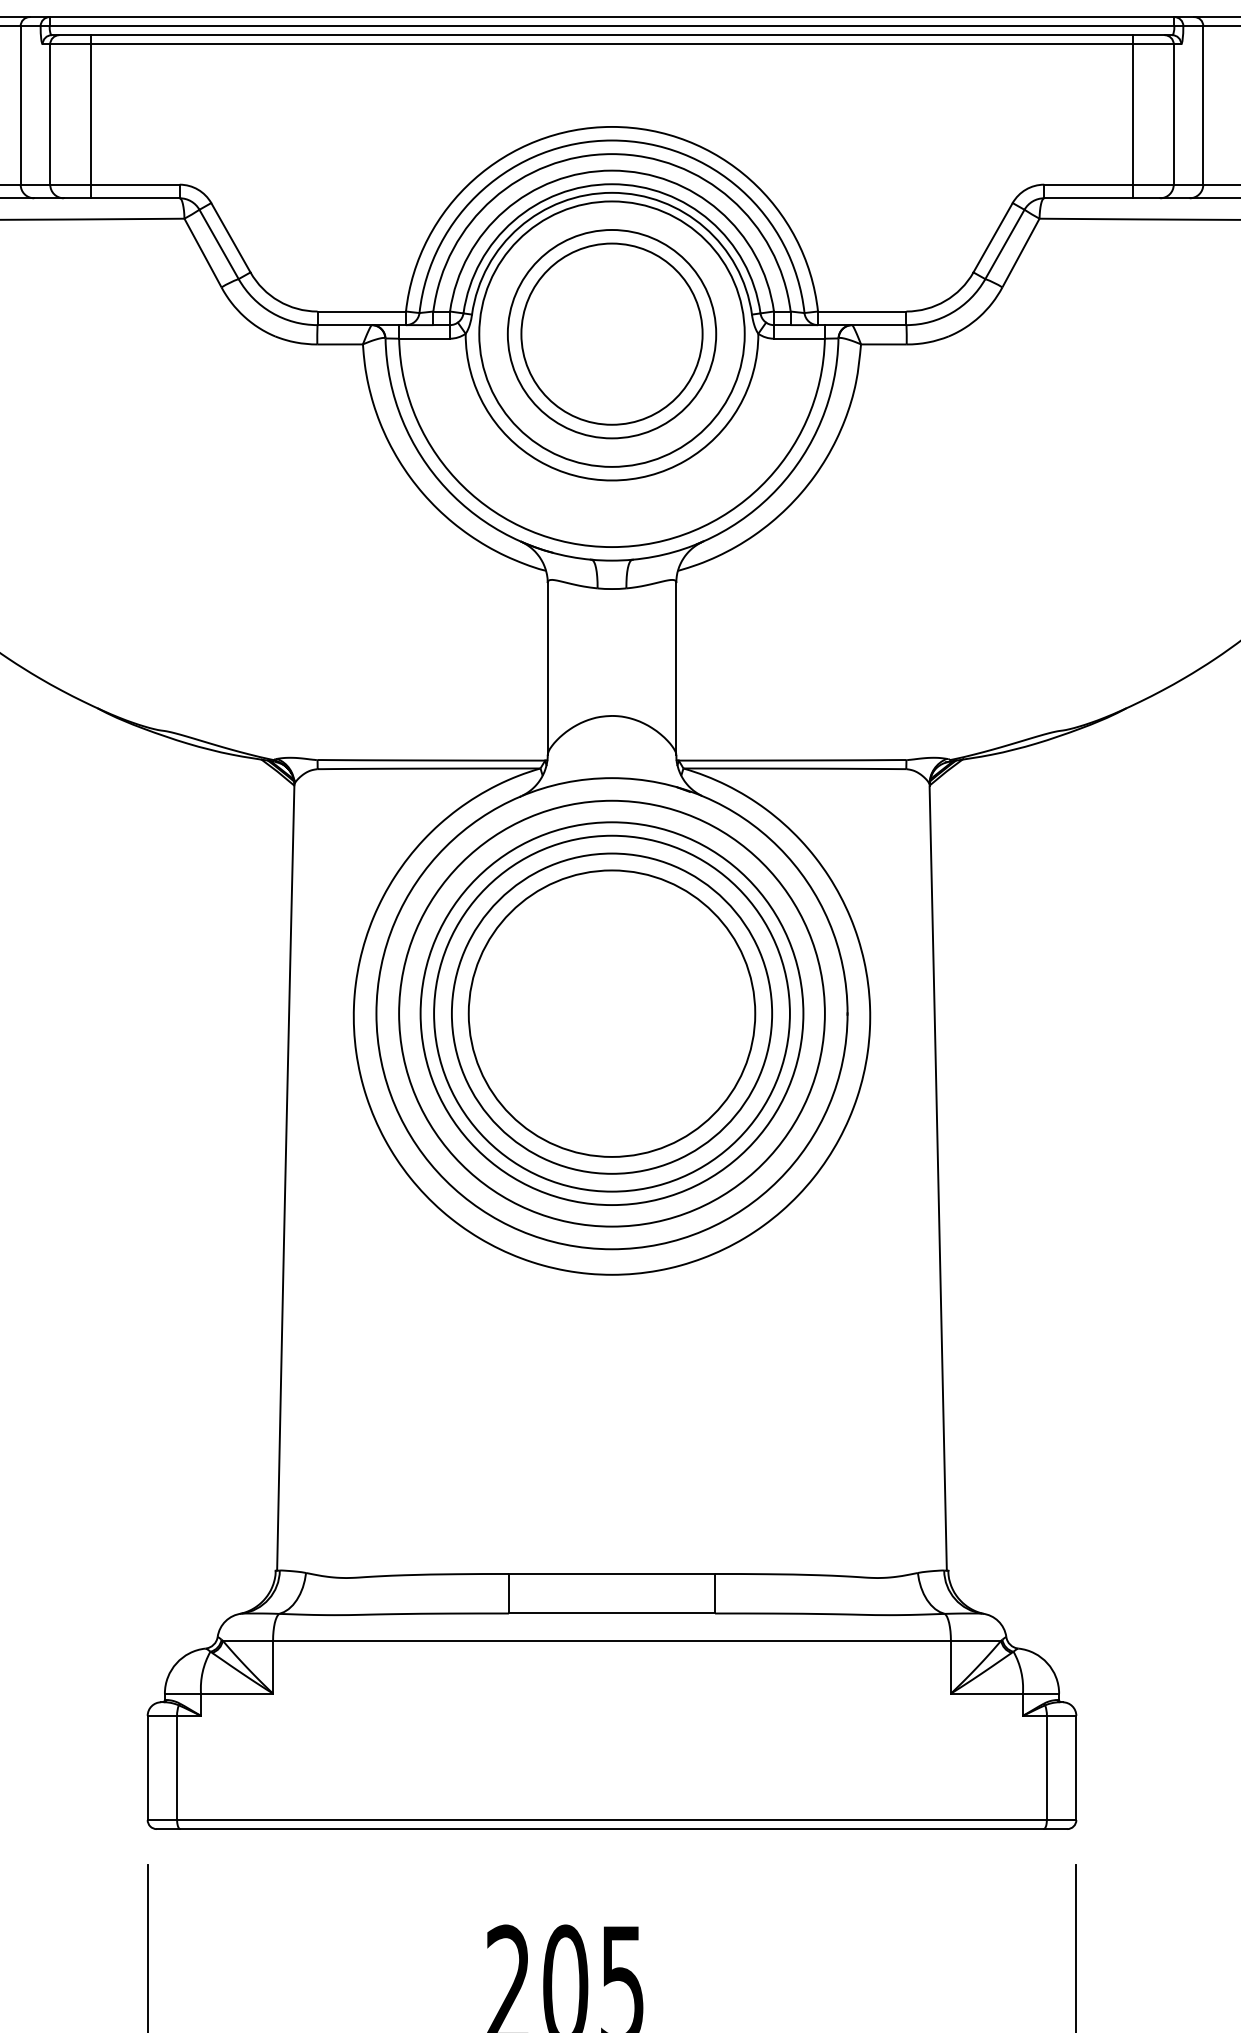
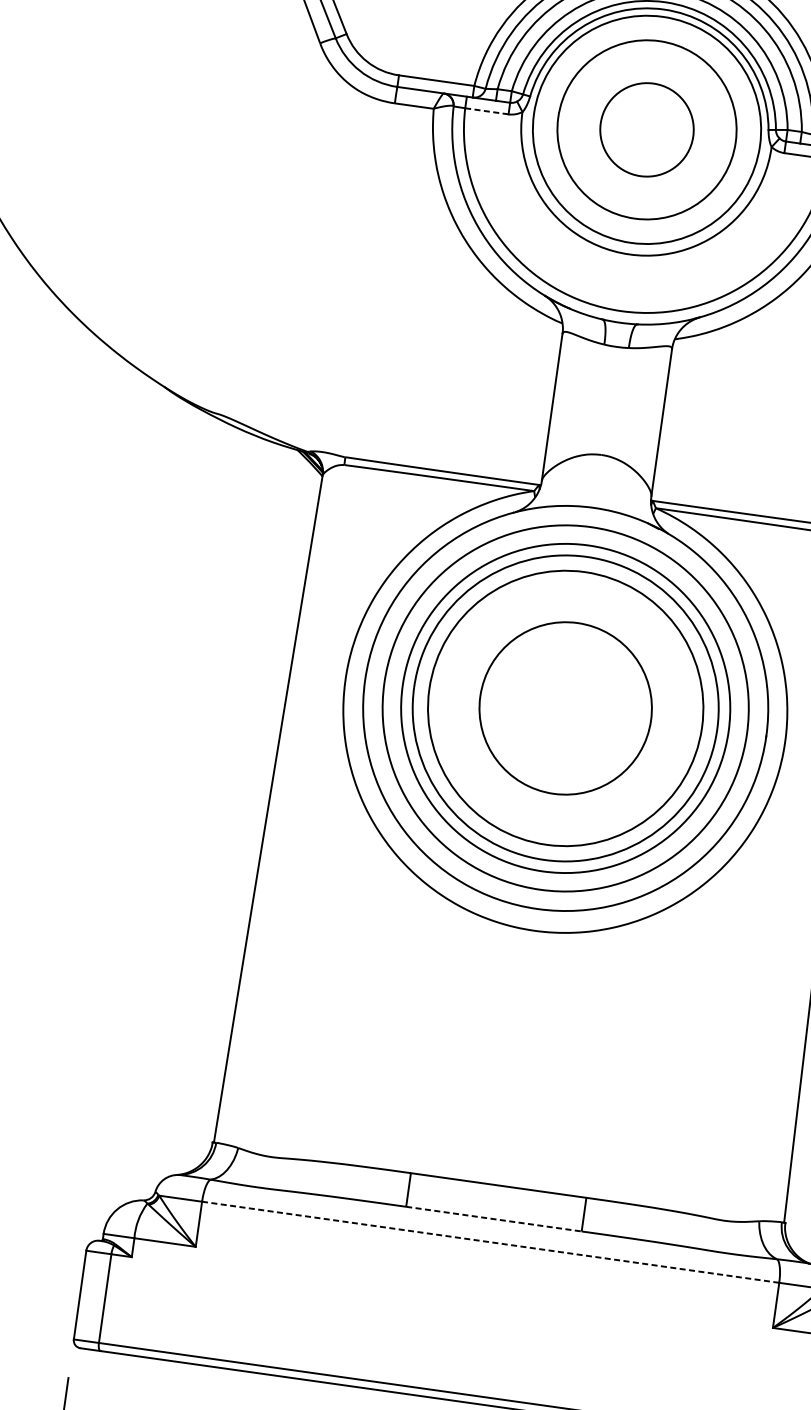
circle: (611, 333) -> (646, 129), size x0.6
line: (424, 338) -> (486, 111), solid -> dashed
circle: (611, 1013) -> (565, 708), size x0.7
line: (612, 1613) -> (494, 1219), solid -> dashed
line: (612, 1640) -> (491, 1242), solid -> dashed

